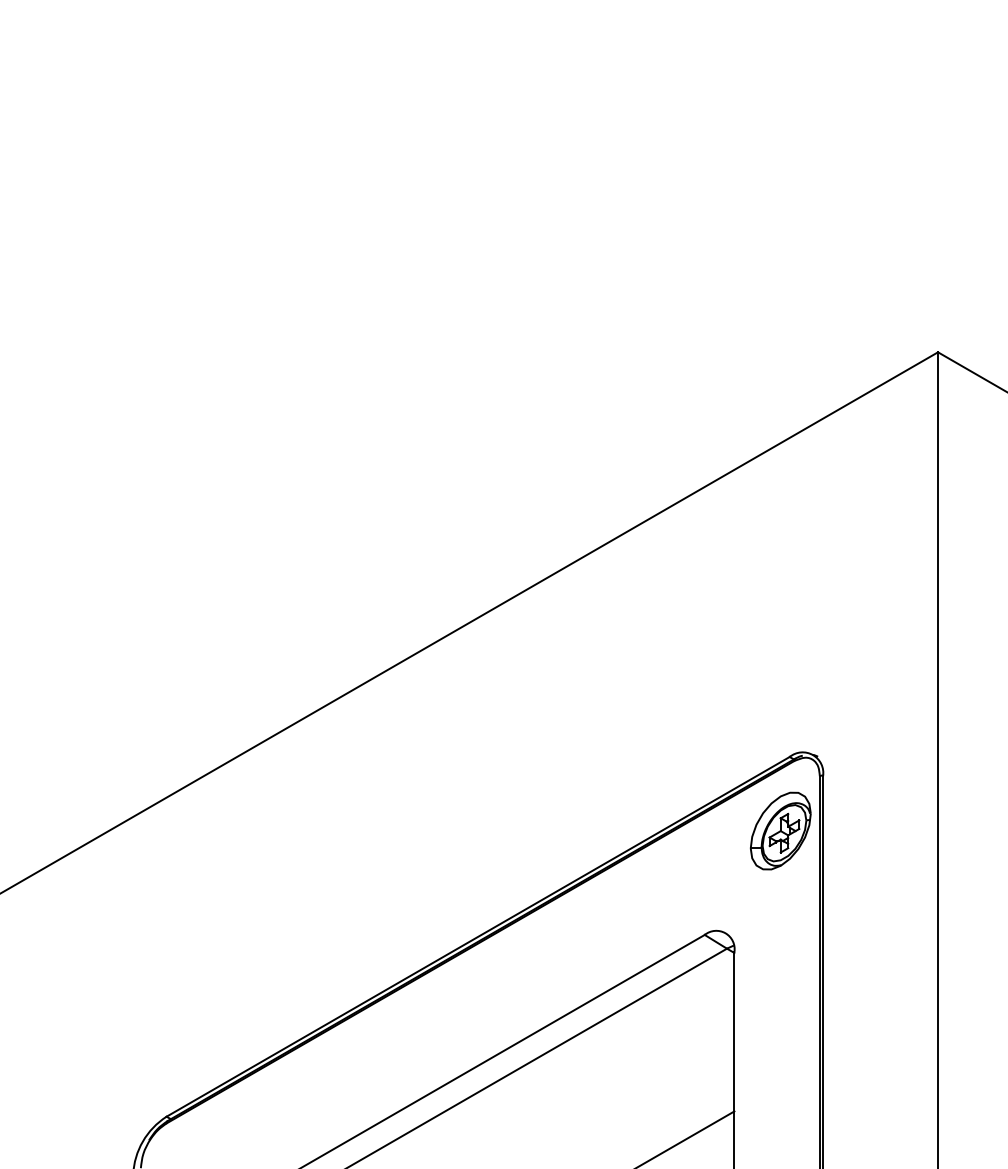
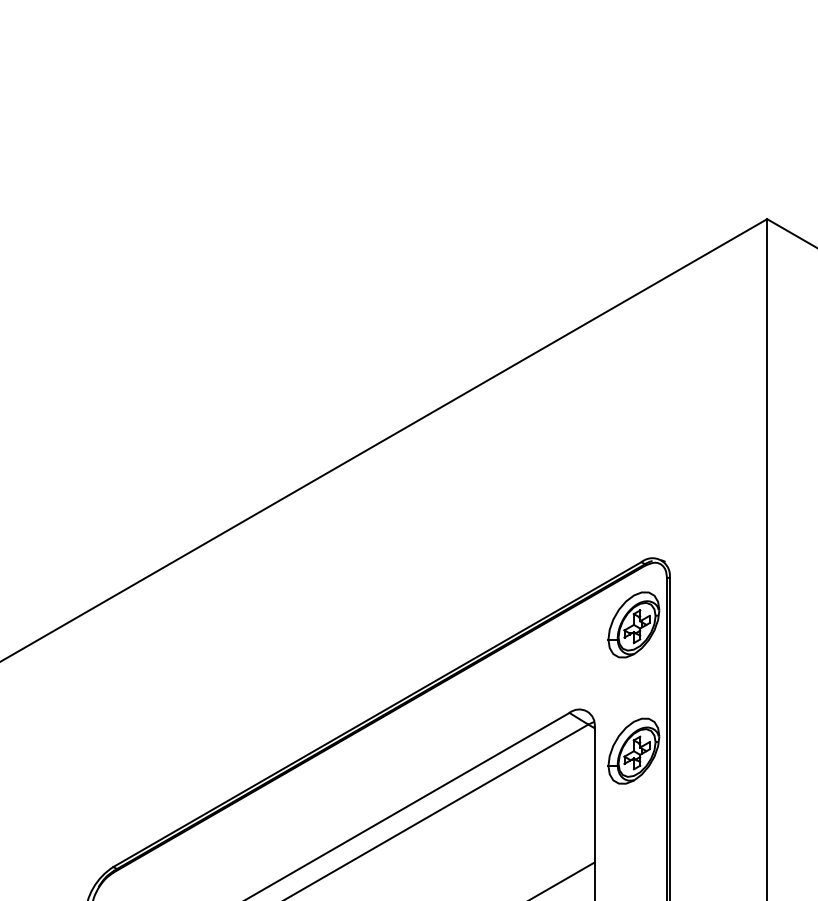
part: (780, 979) -> (633, 750), added

